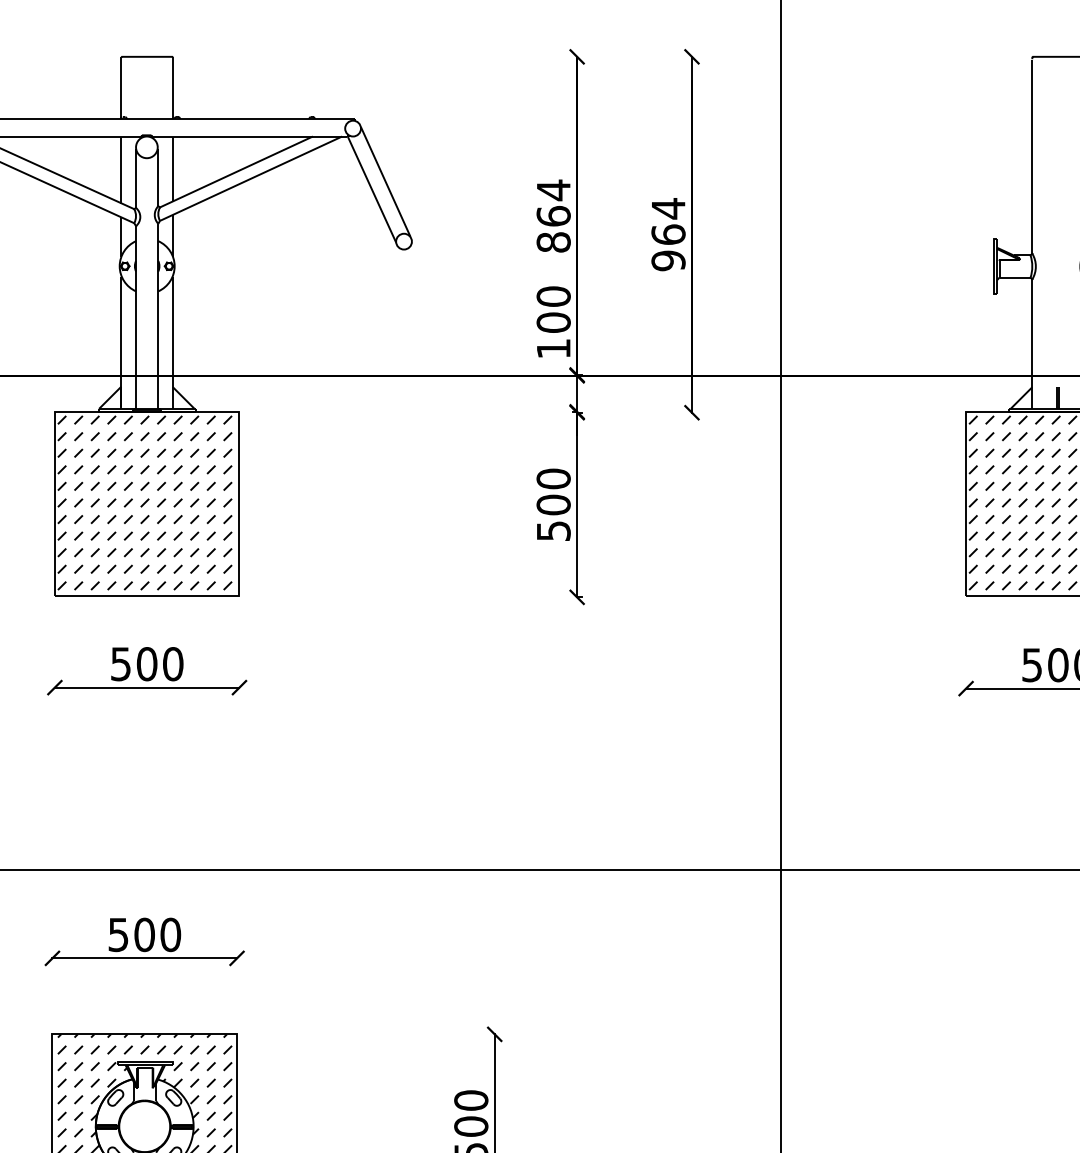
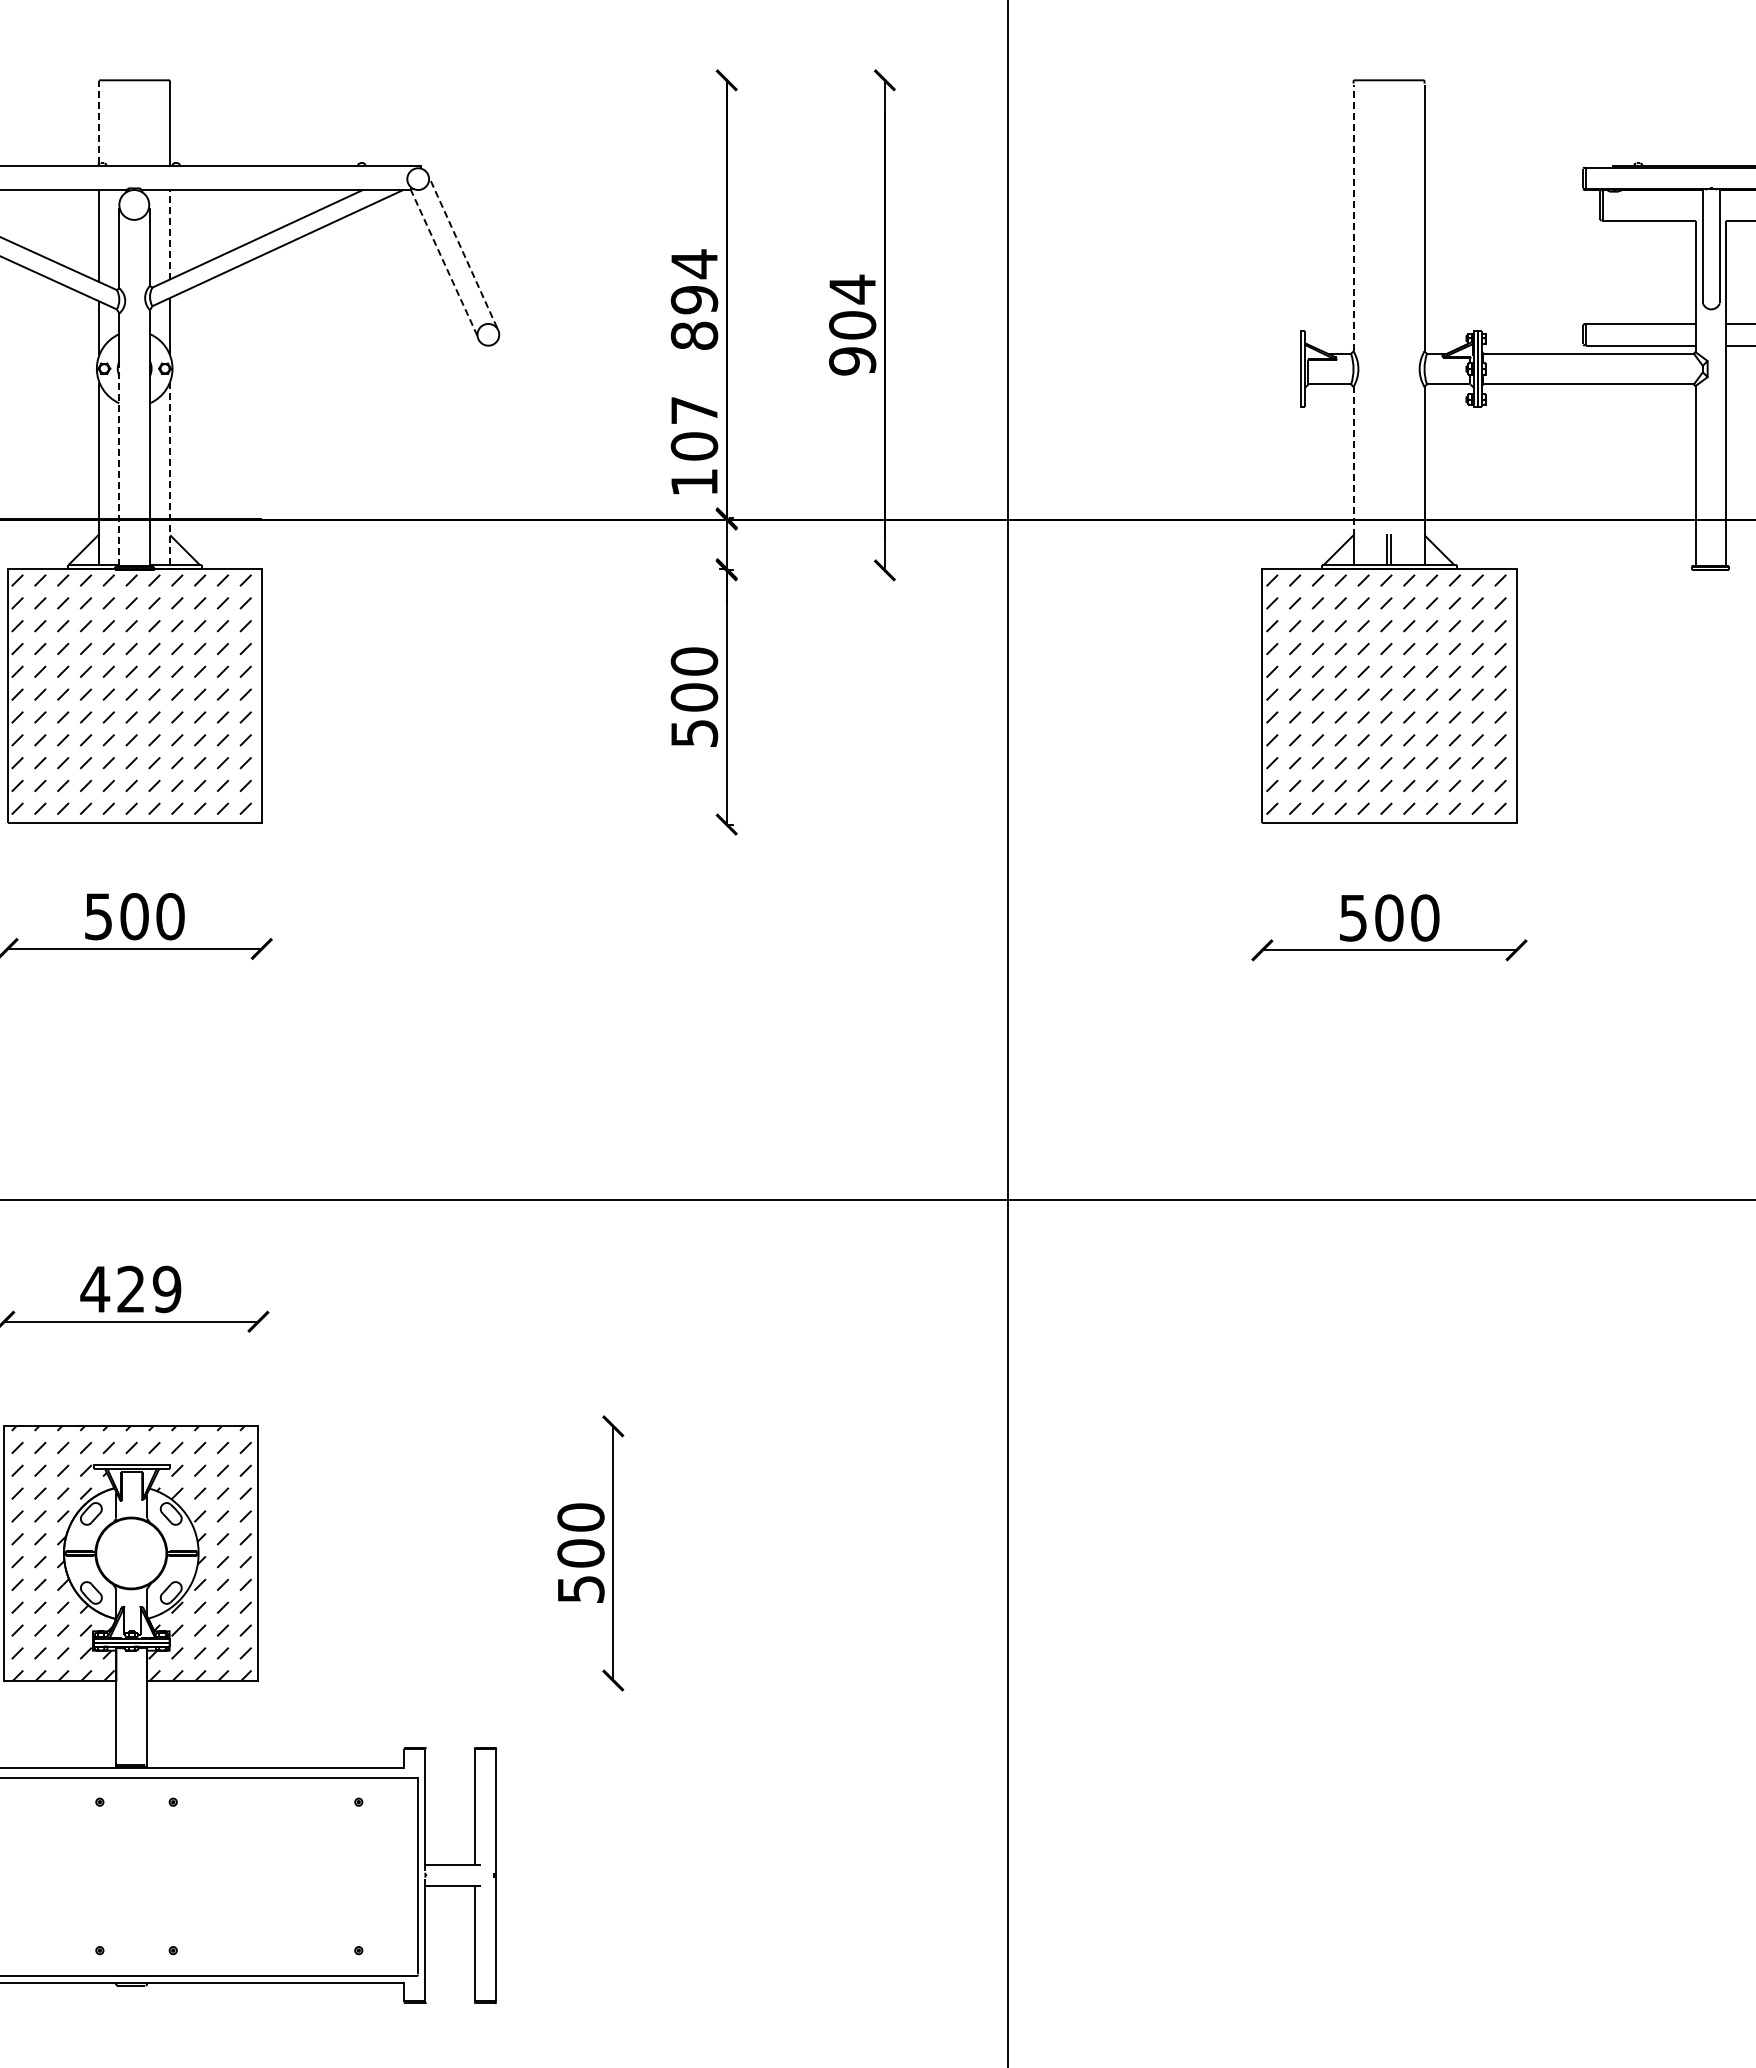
line: (121, 87) -> (99, 122), solid -> dashed
line: (1032, 156) -> (1353, 217), solid -> dashed
line: (173, 168) -> (170, 234), solid -> dashed
line: (385, 181) -> (463, 252), solid -> dashed
line: (372, 189) -> (444, 262), solid -> dashed
text: (553, 216) -> (694, 299), 864 -> 894
text: (668, 234) -> (852, 325), 964 -> 904
text: (553, 296) -> (694, 410), 100 -> 107
line: (1032, 333) -> (1353, 461), solid -> dashed
line: (136, 335) -> (119, 463), solid -> dashed
line: (173, 342) -> (170, 473), solid -> dashed
text: (144, 934) -> (130, 1289), 500 -> 429

